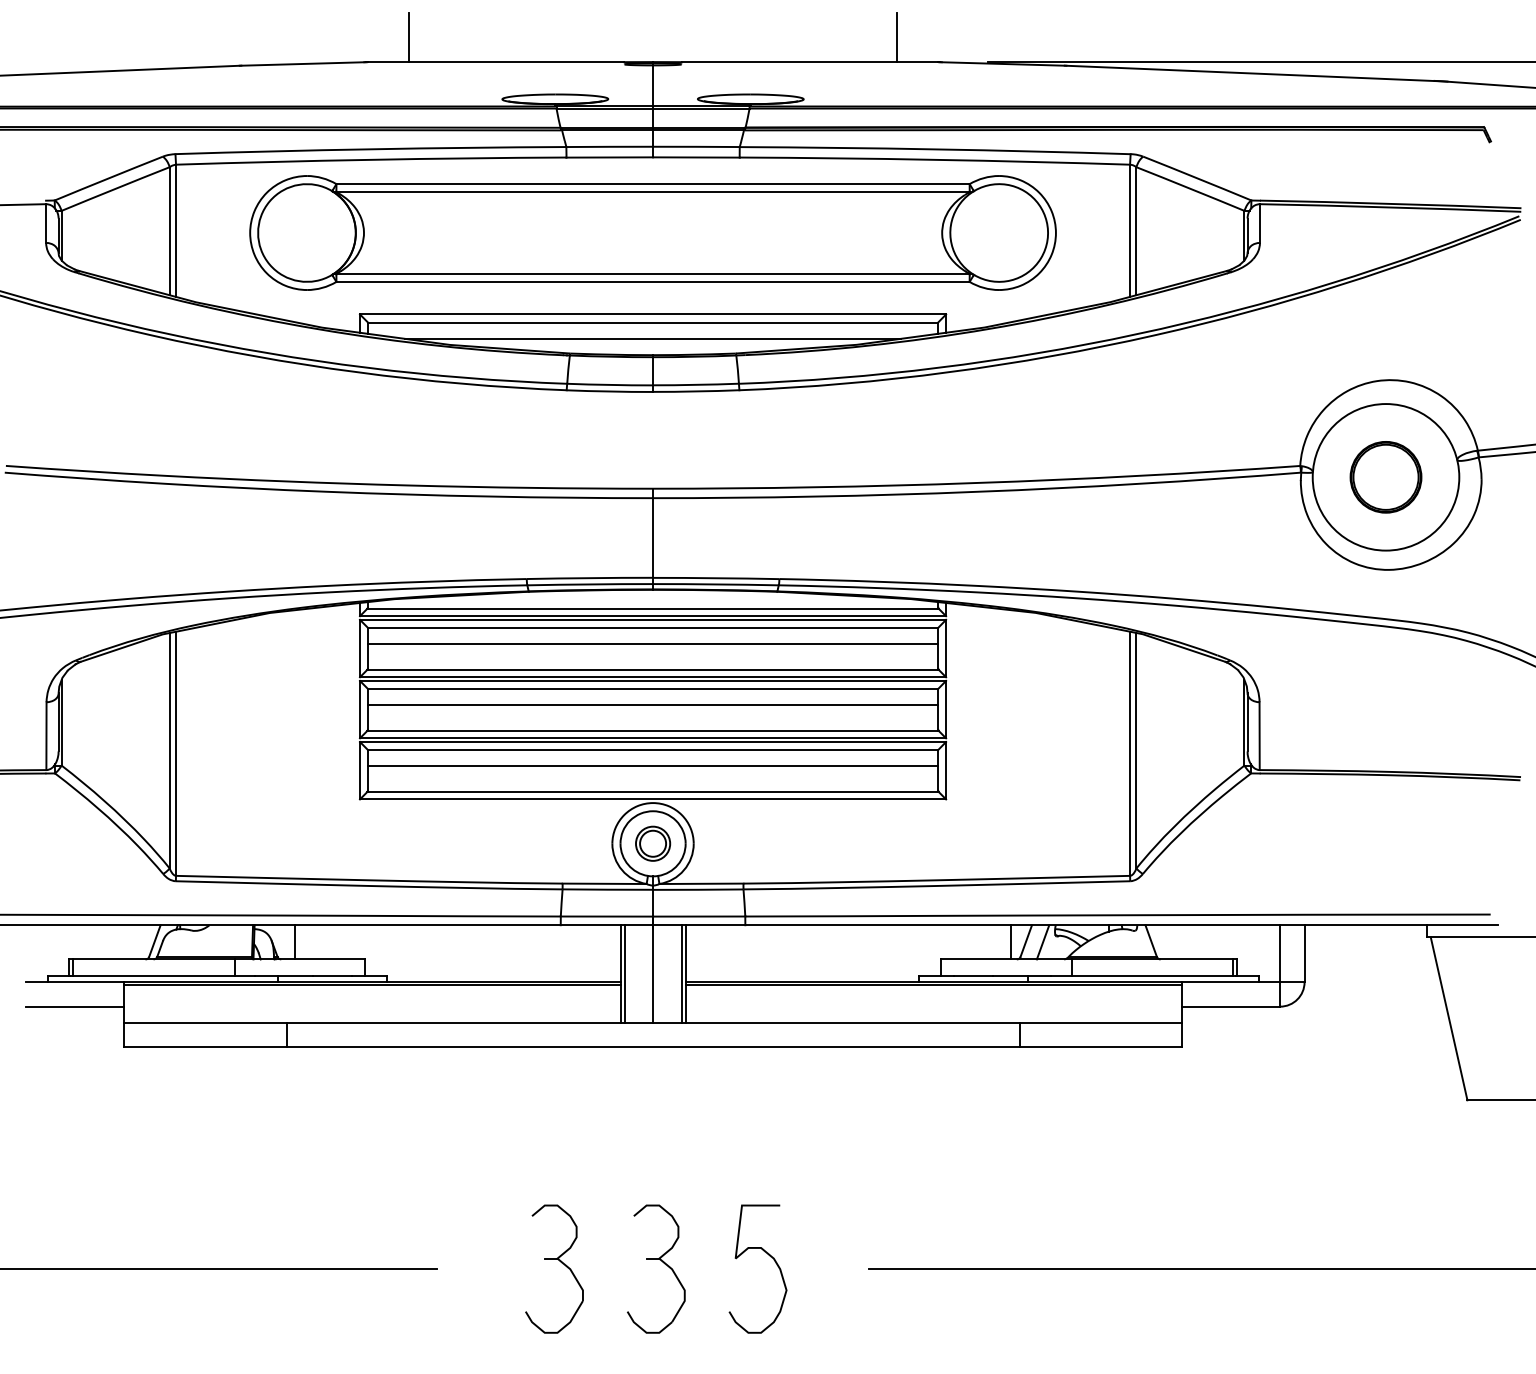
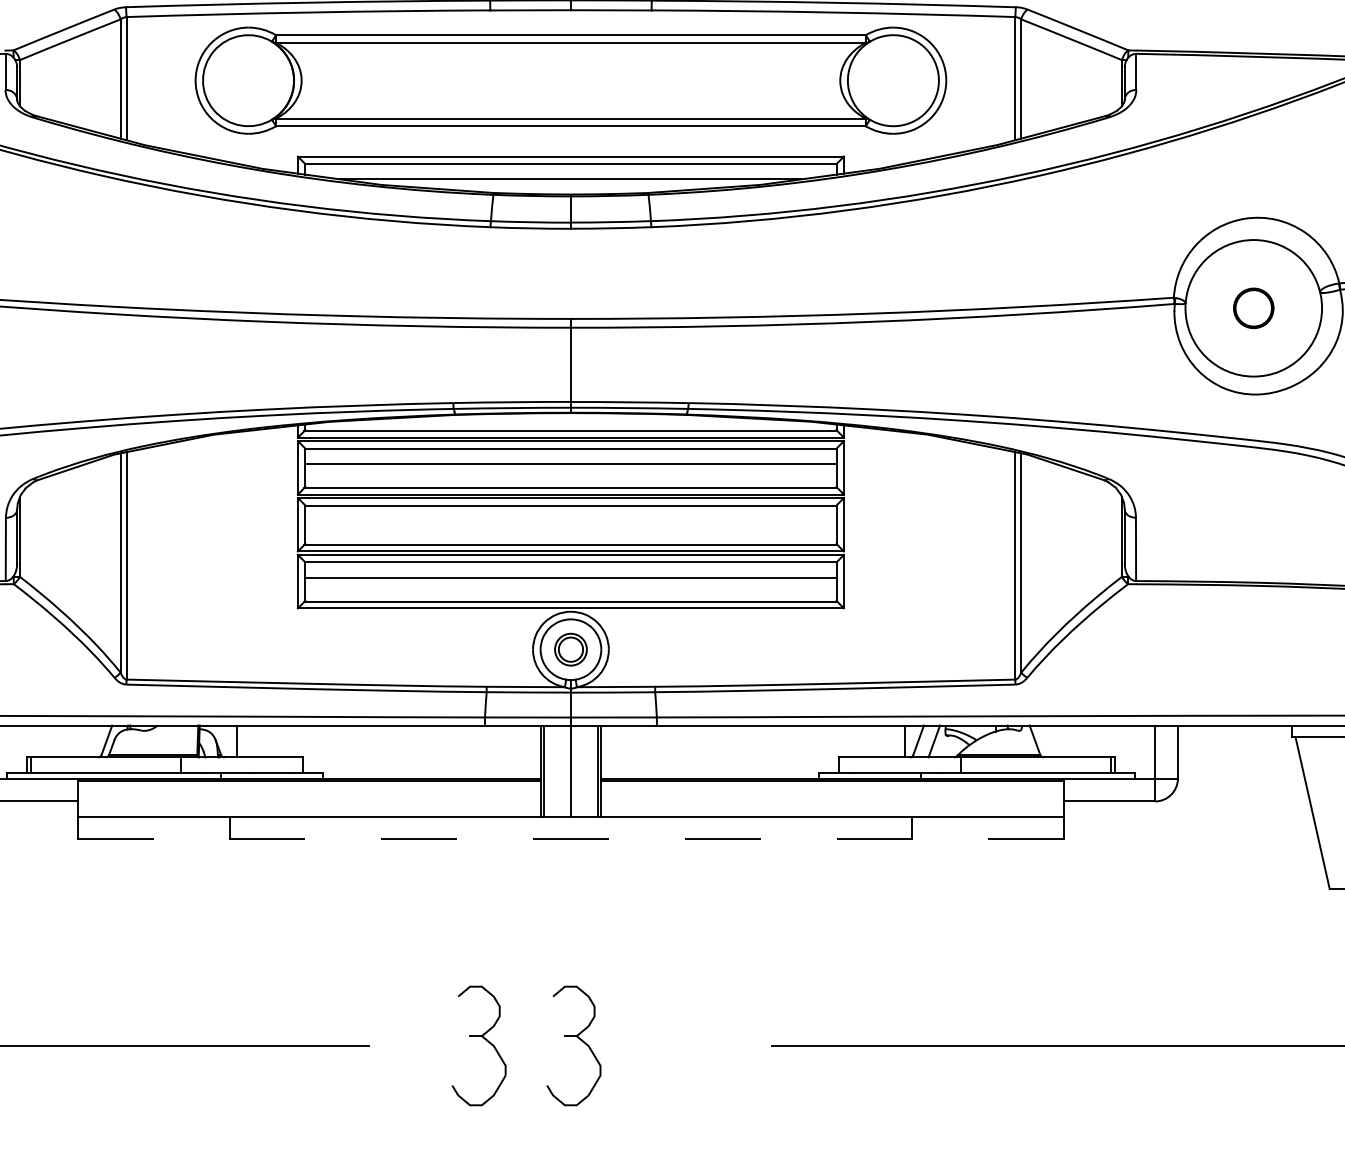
part: (1385, 477) -> (1253, 308), size x0.6
line: (653, 705) -> (571, 520), removed
line: (652, 1047) -> (570, 839), solid -> dashed
curve: (769, 1256) -> (679, 1034), removed

